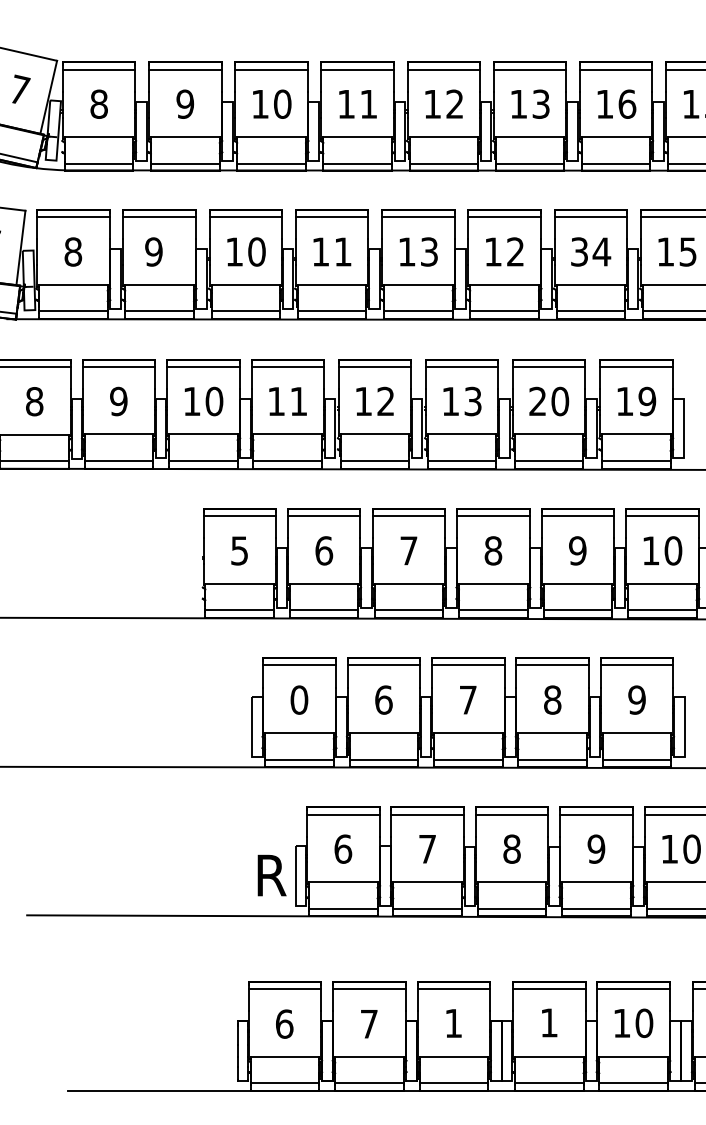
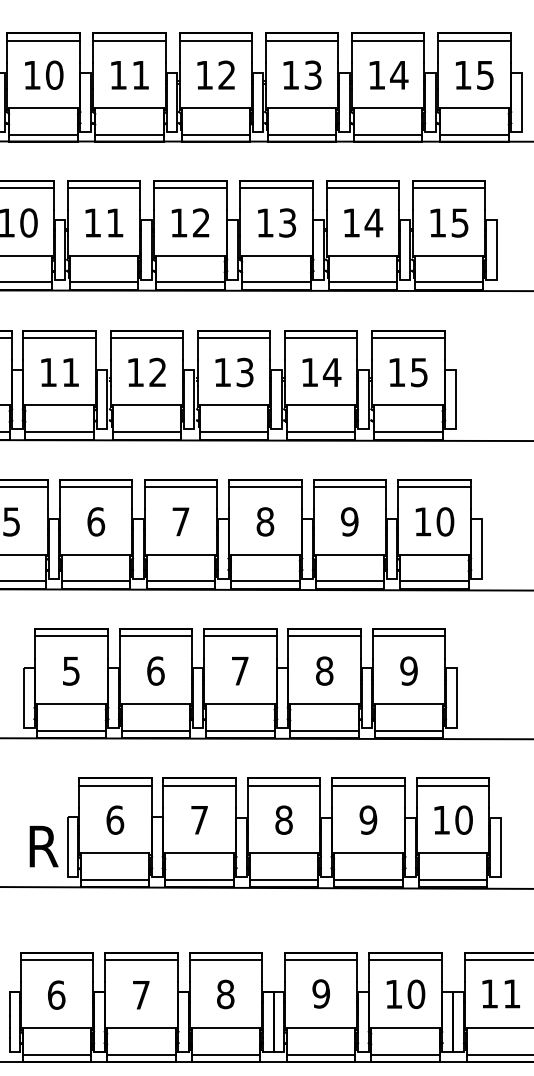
text: (627, 103) -> (399, 74), 16 -> 14
text: (429, 251) -> (201, 222), 13 -> 12
text: (515, 251) -> (287, 222), 12 -> 13
text: (579, 251) -> (351, 222), 34 -> 14
text: (549, 401) -> (321, 372), 20 -> 14
text: (647, 401) -> (419, 372), 19 -> 15
text: (299, 699) -> (71, 670), 0 -> 5
text: (548, 1022) -> (320, 993), 1 -> 9
text: (453, 1023) -> (225, 994), 1 -> 8

